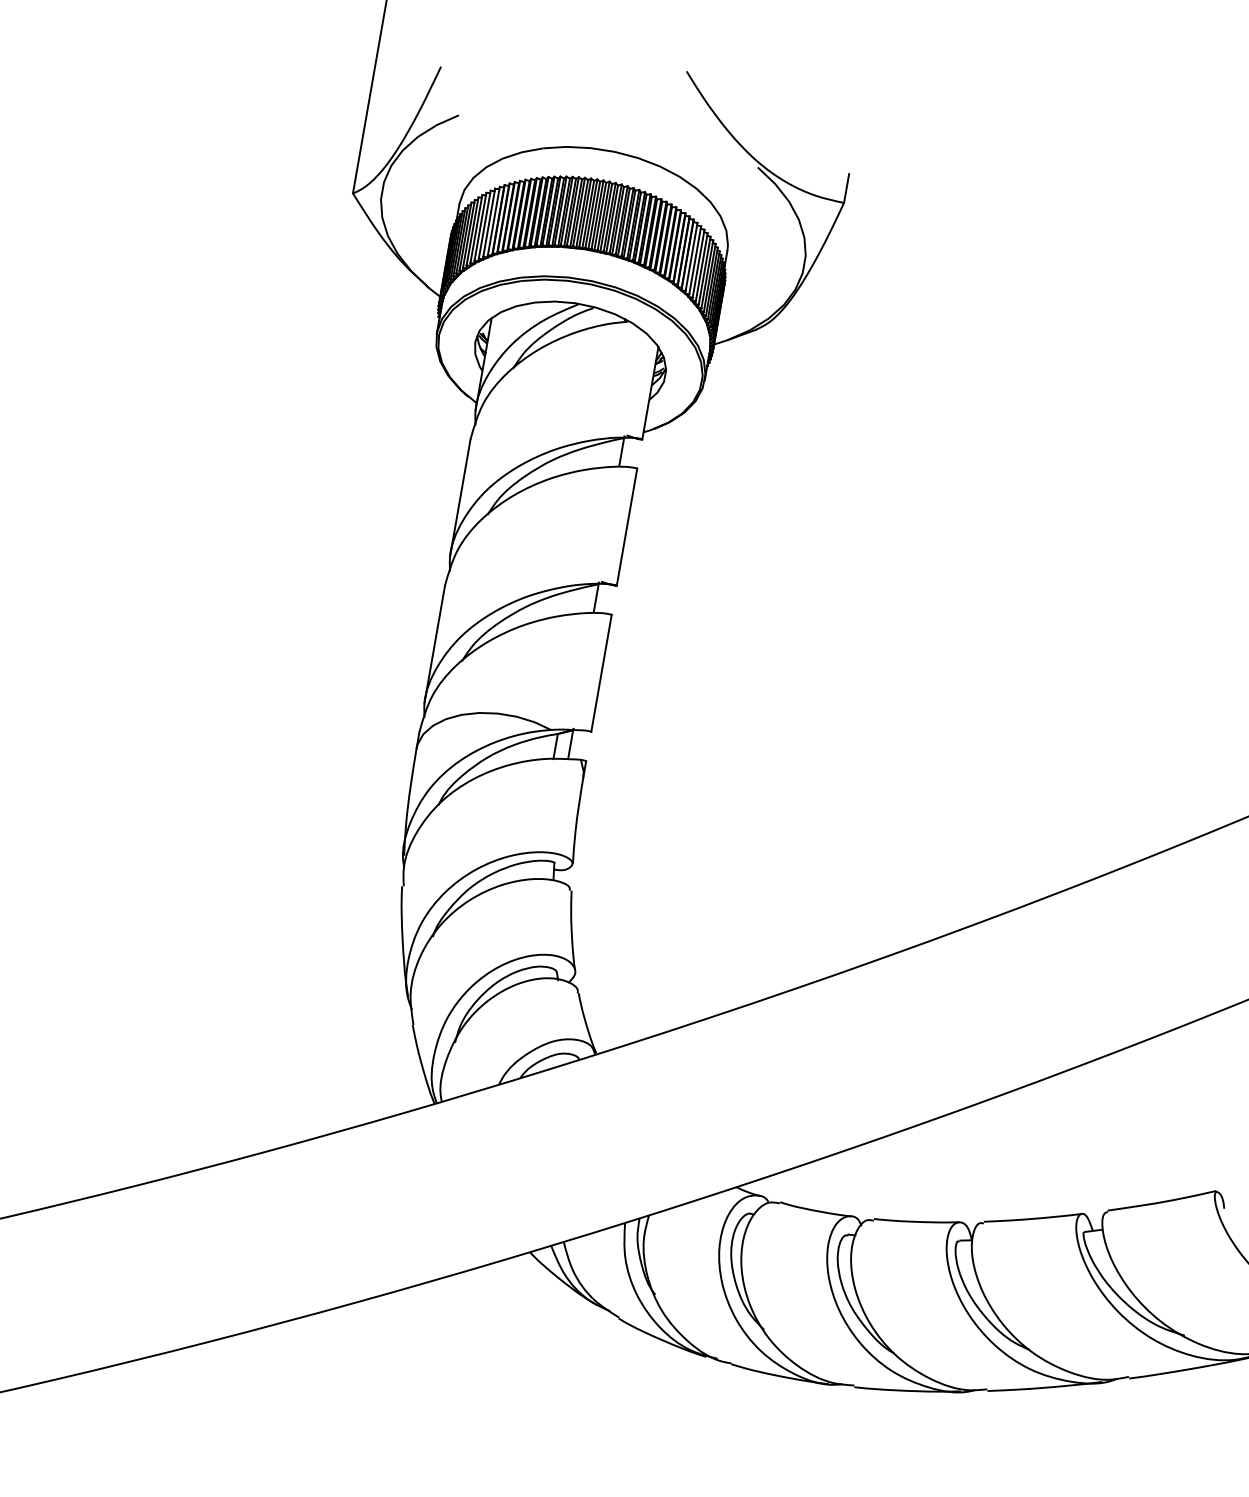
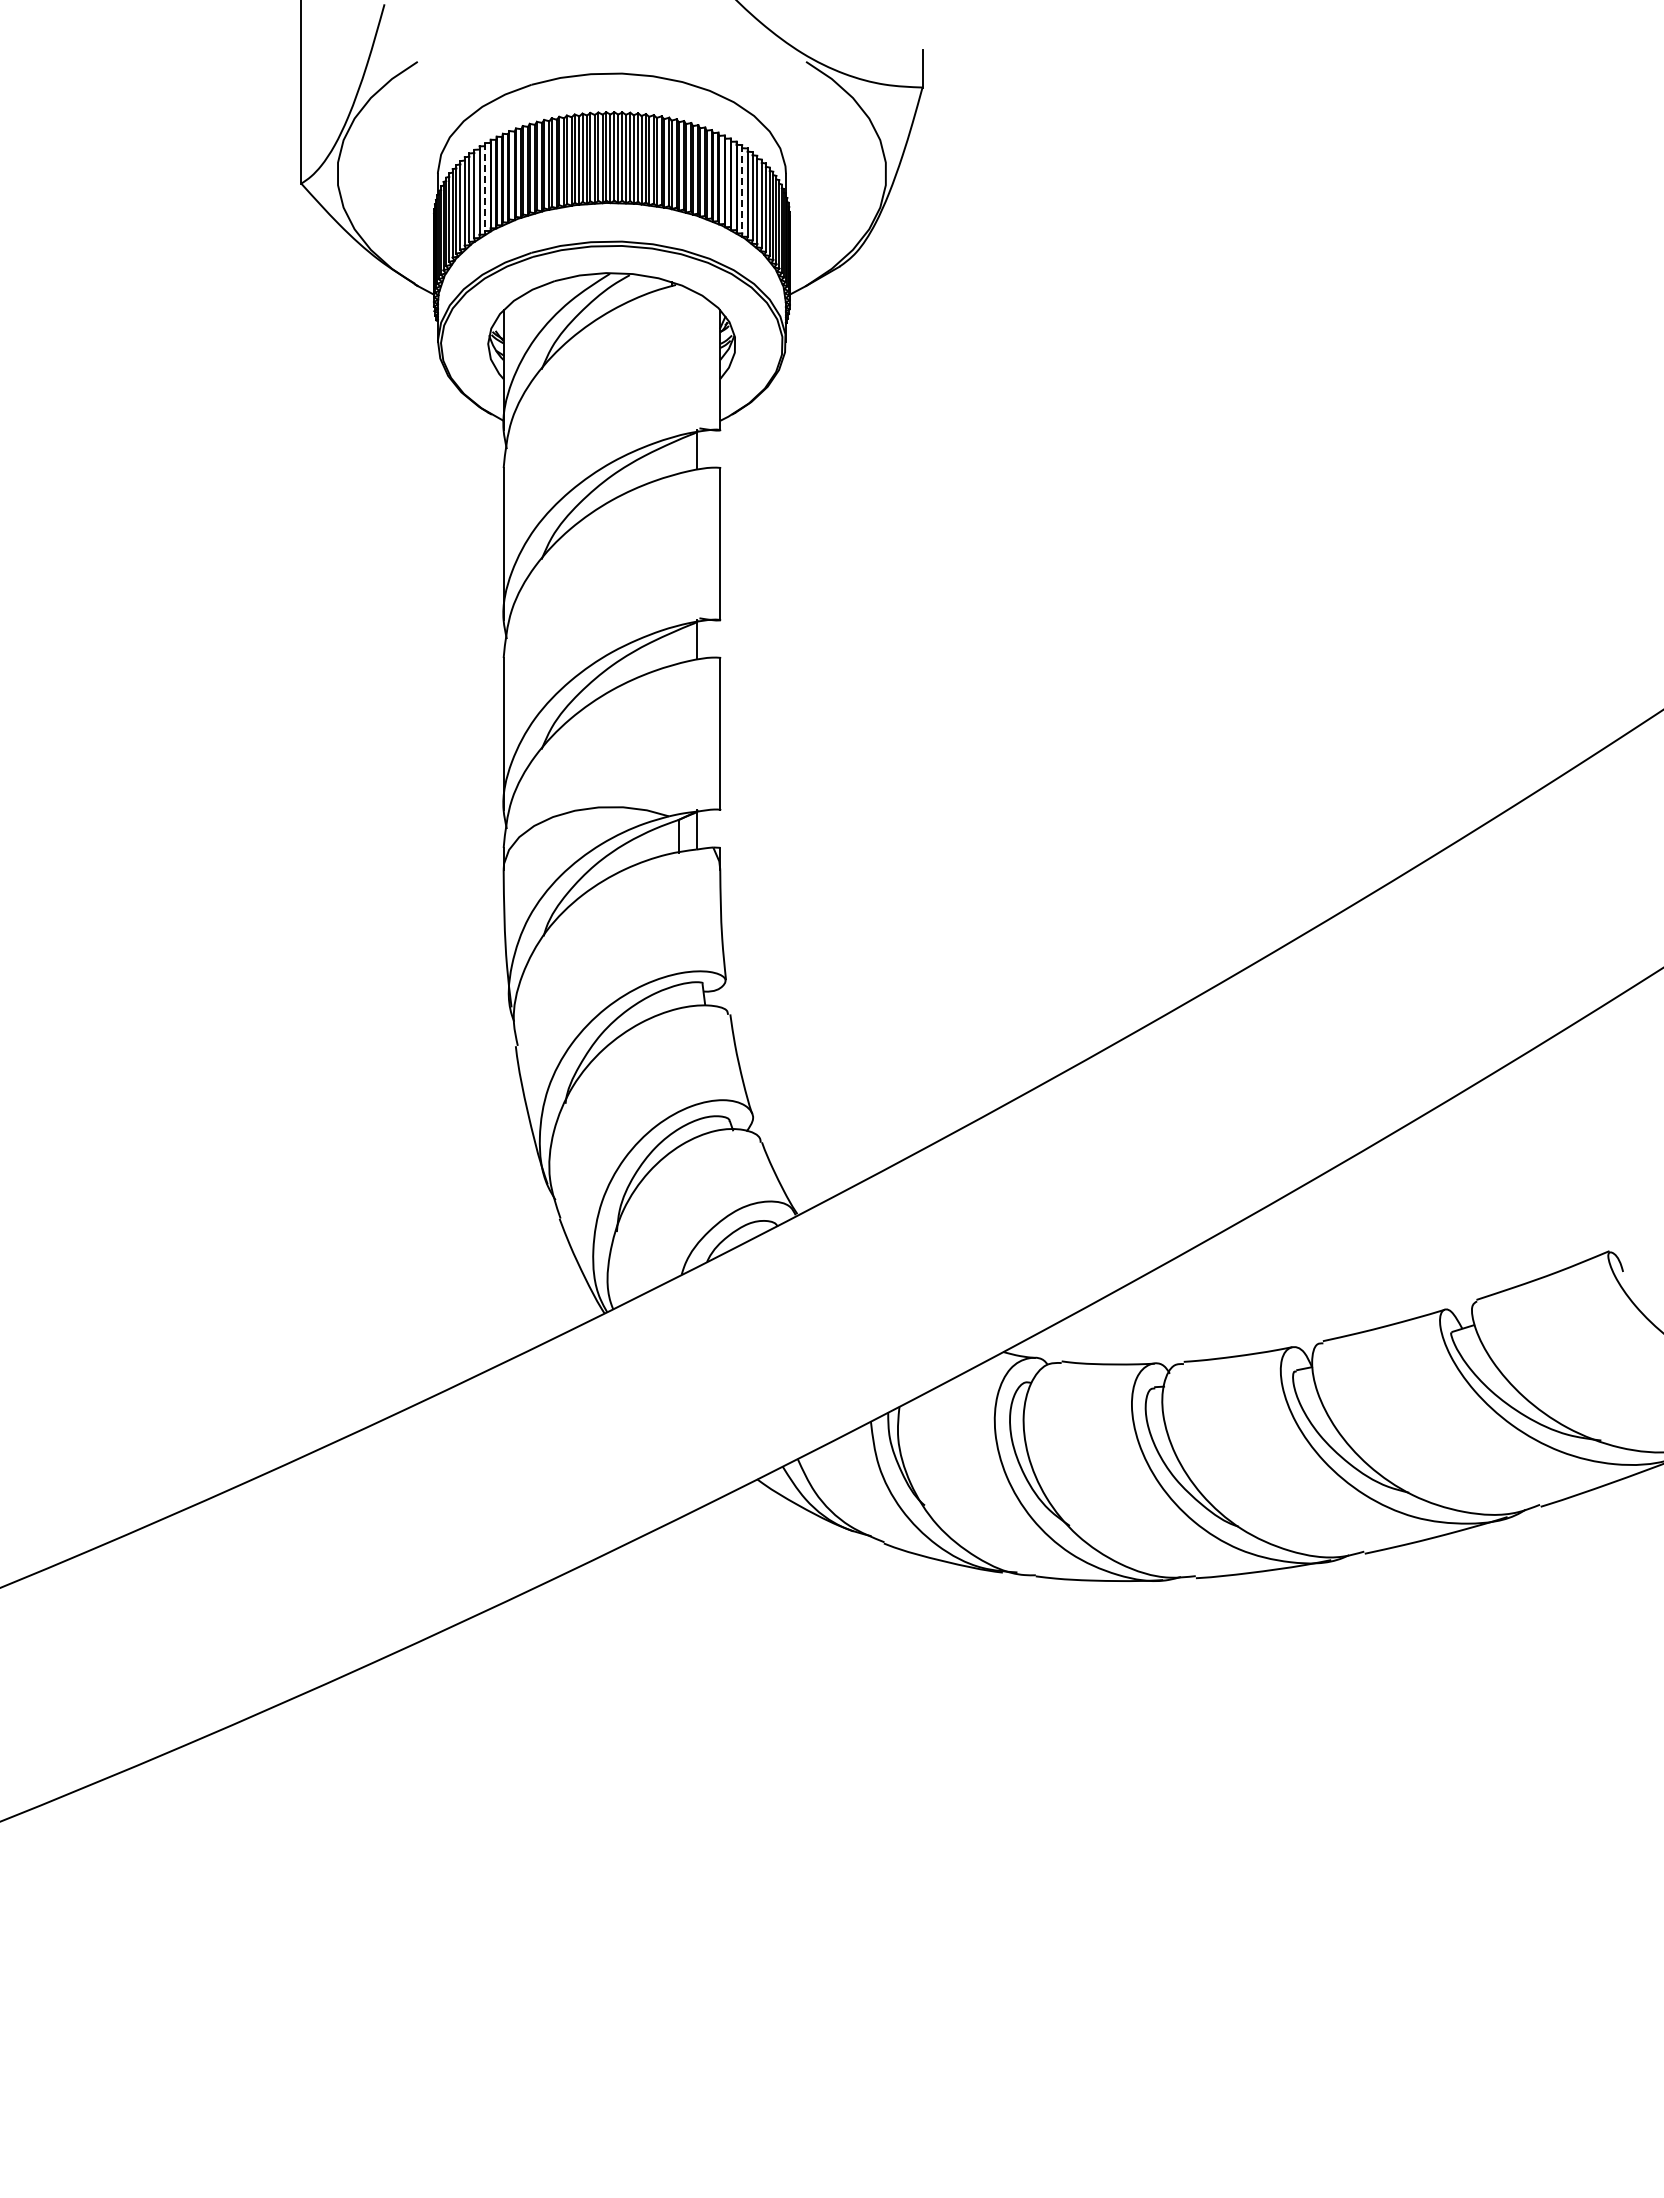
line: (494, 221) -> (485, 187), solid -> dashed
line: (691, 257) -> (742, 189), solid -> dashed

